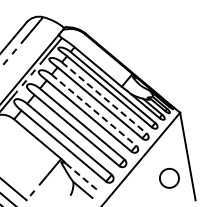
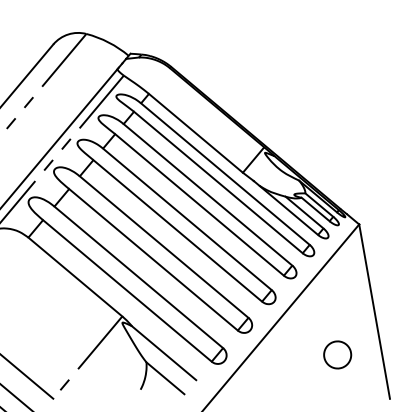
line: (104, 98) -> (208, 196), dashed -> solid
line: (94, 110) -> (188, 219), dashed -> solid
line: (82, 177) -> (164, 353), dashed -> solid
part: (168, 177) -> (336, 353), size x0.71

